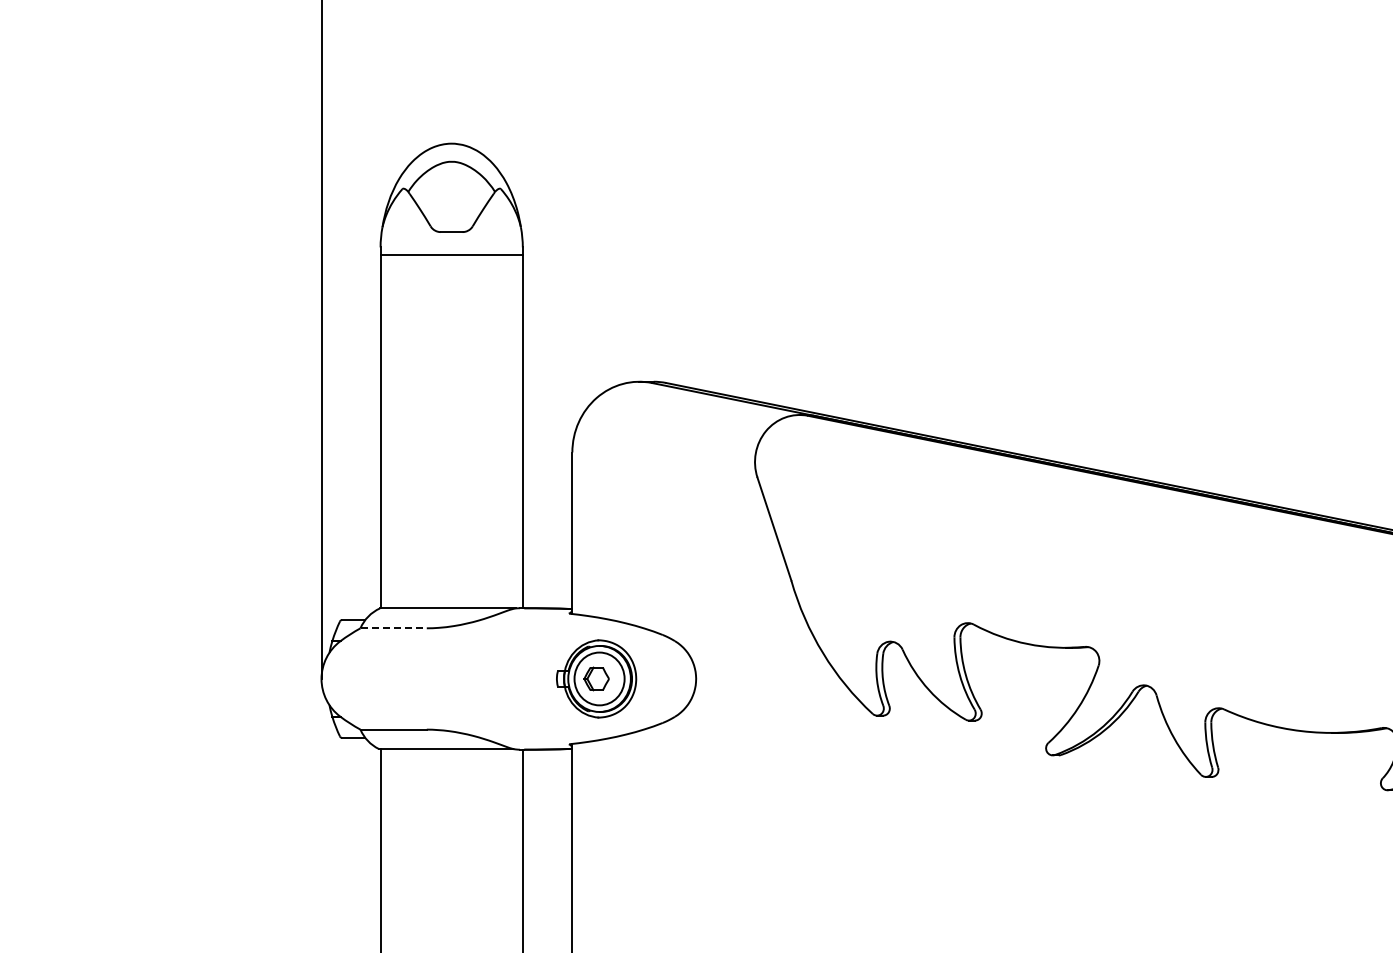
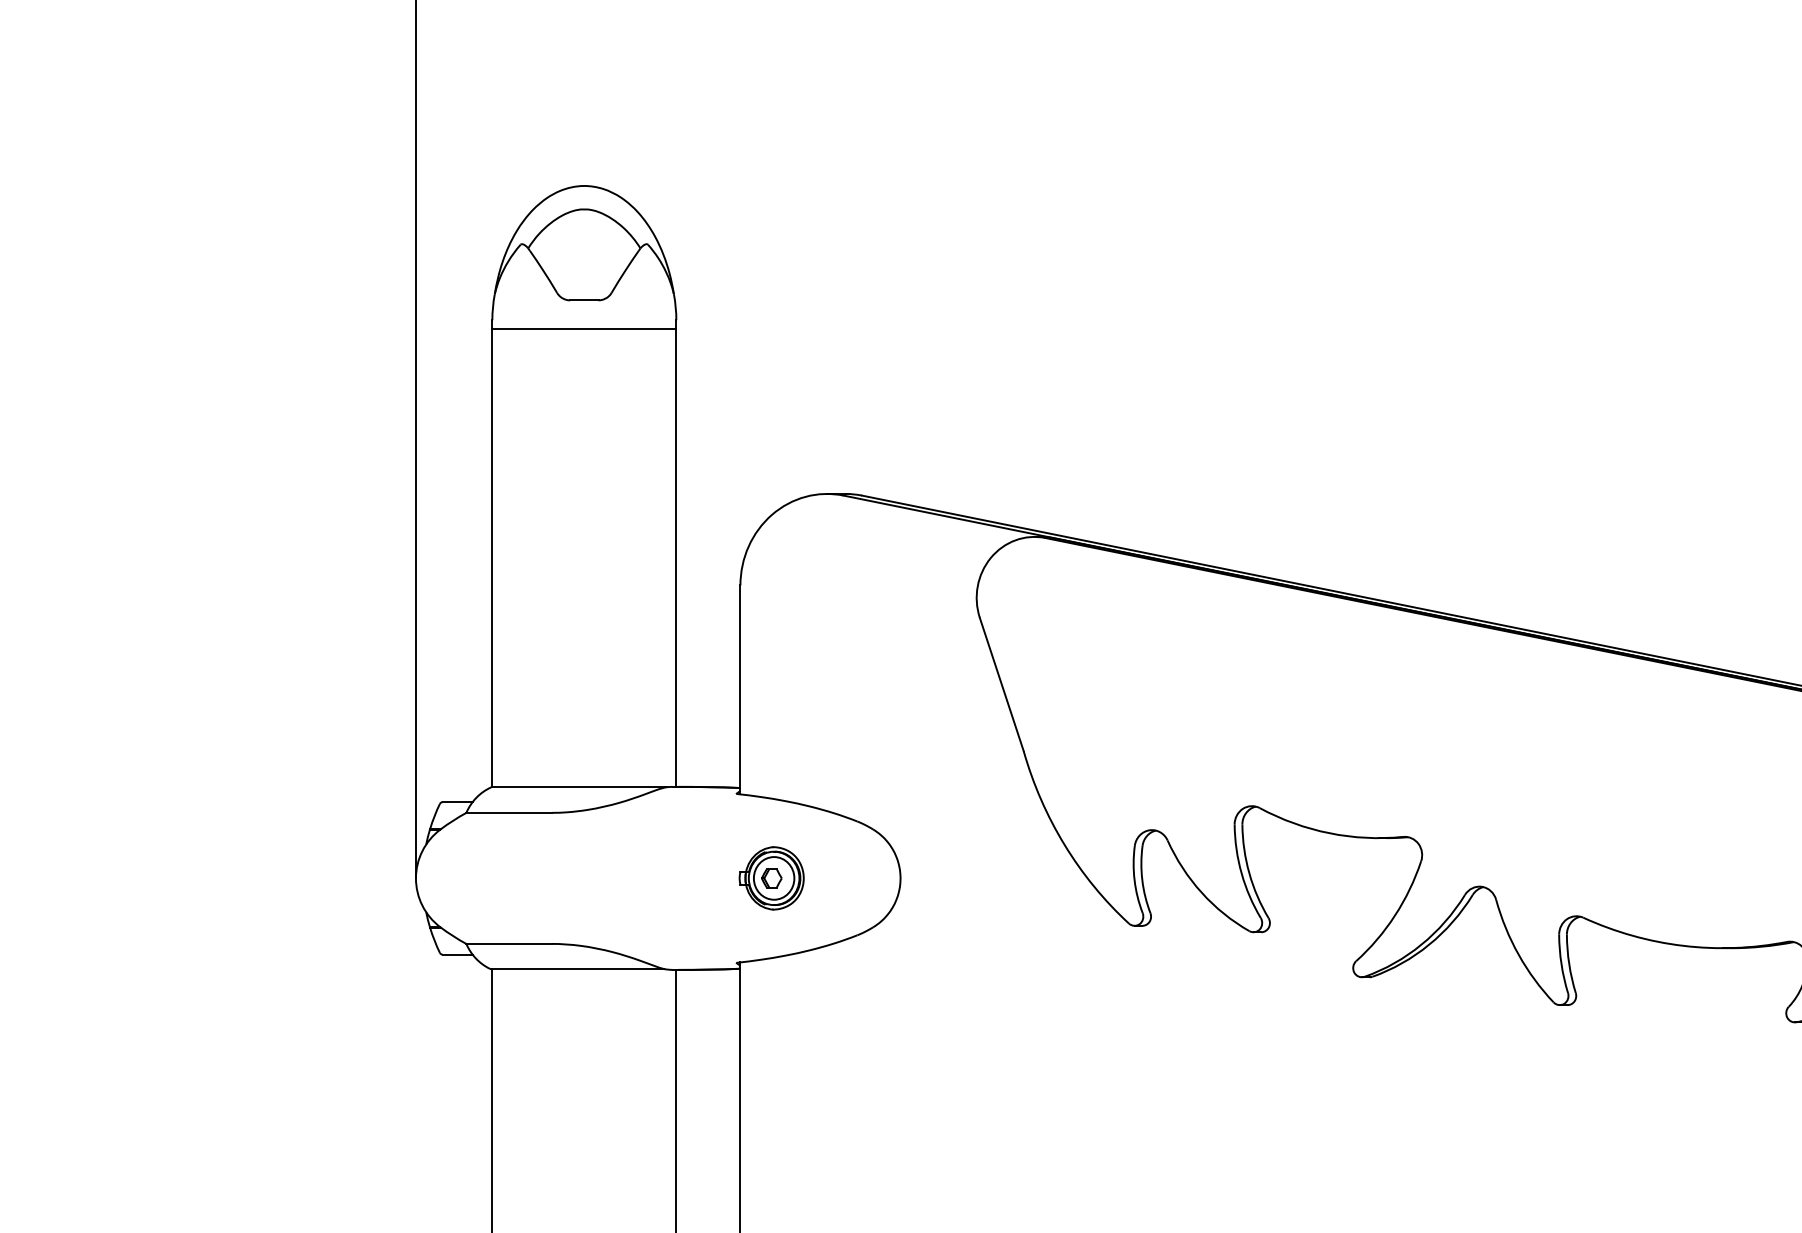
line: (394, 628) -> (510, 813), dashed -> solid
part: (596, 678) -> (771, 877), size x0.62

